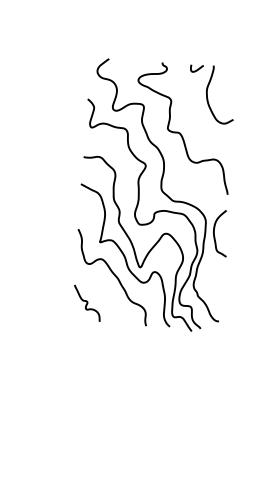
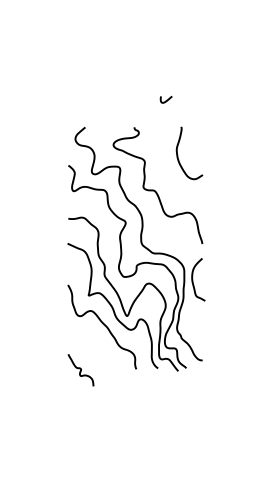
curve: (196, 69) -> (165, 100), moved
curve: (86, 303) -> (80, 370), moved

